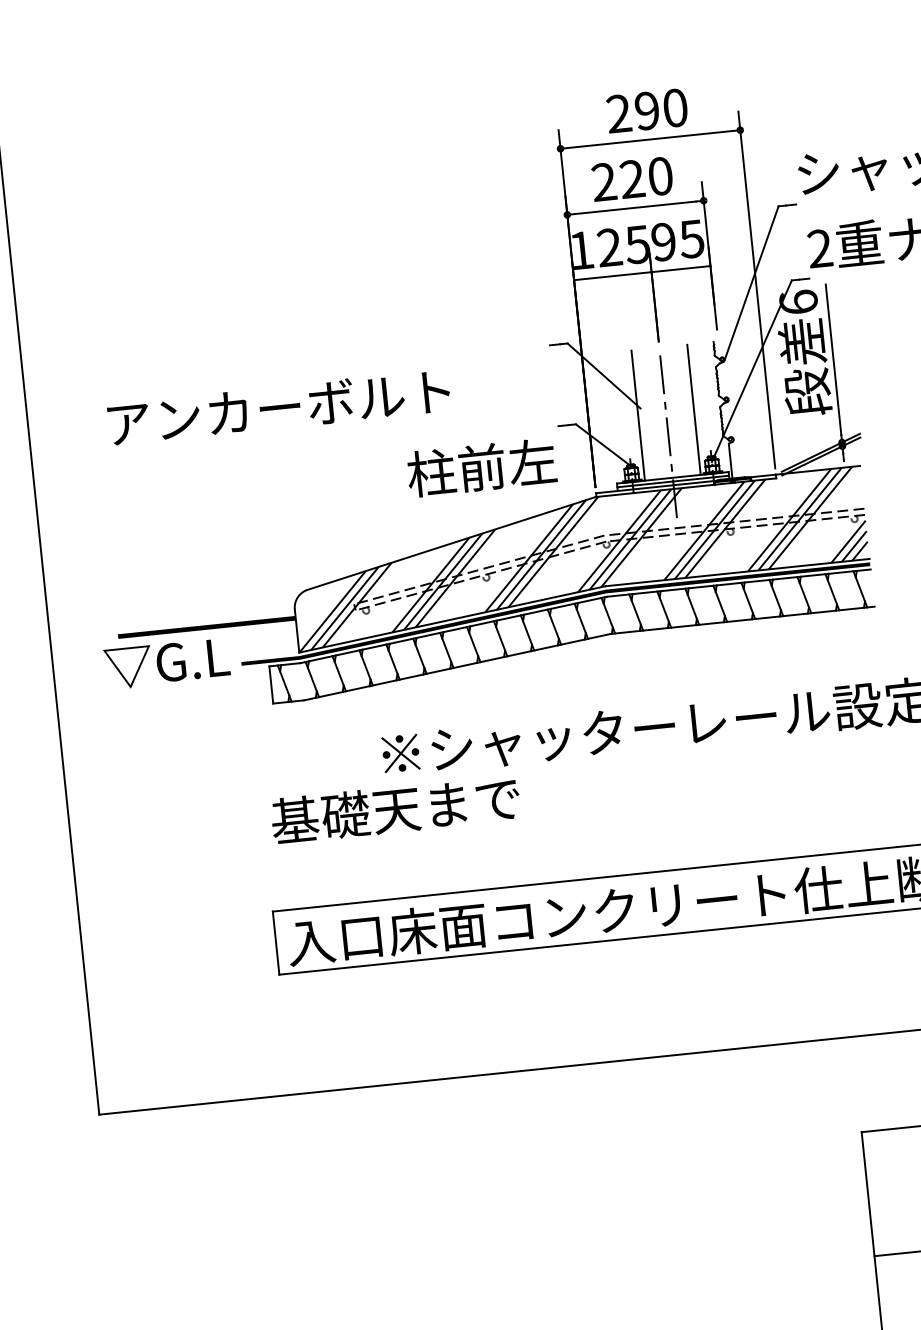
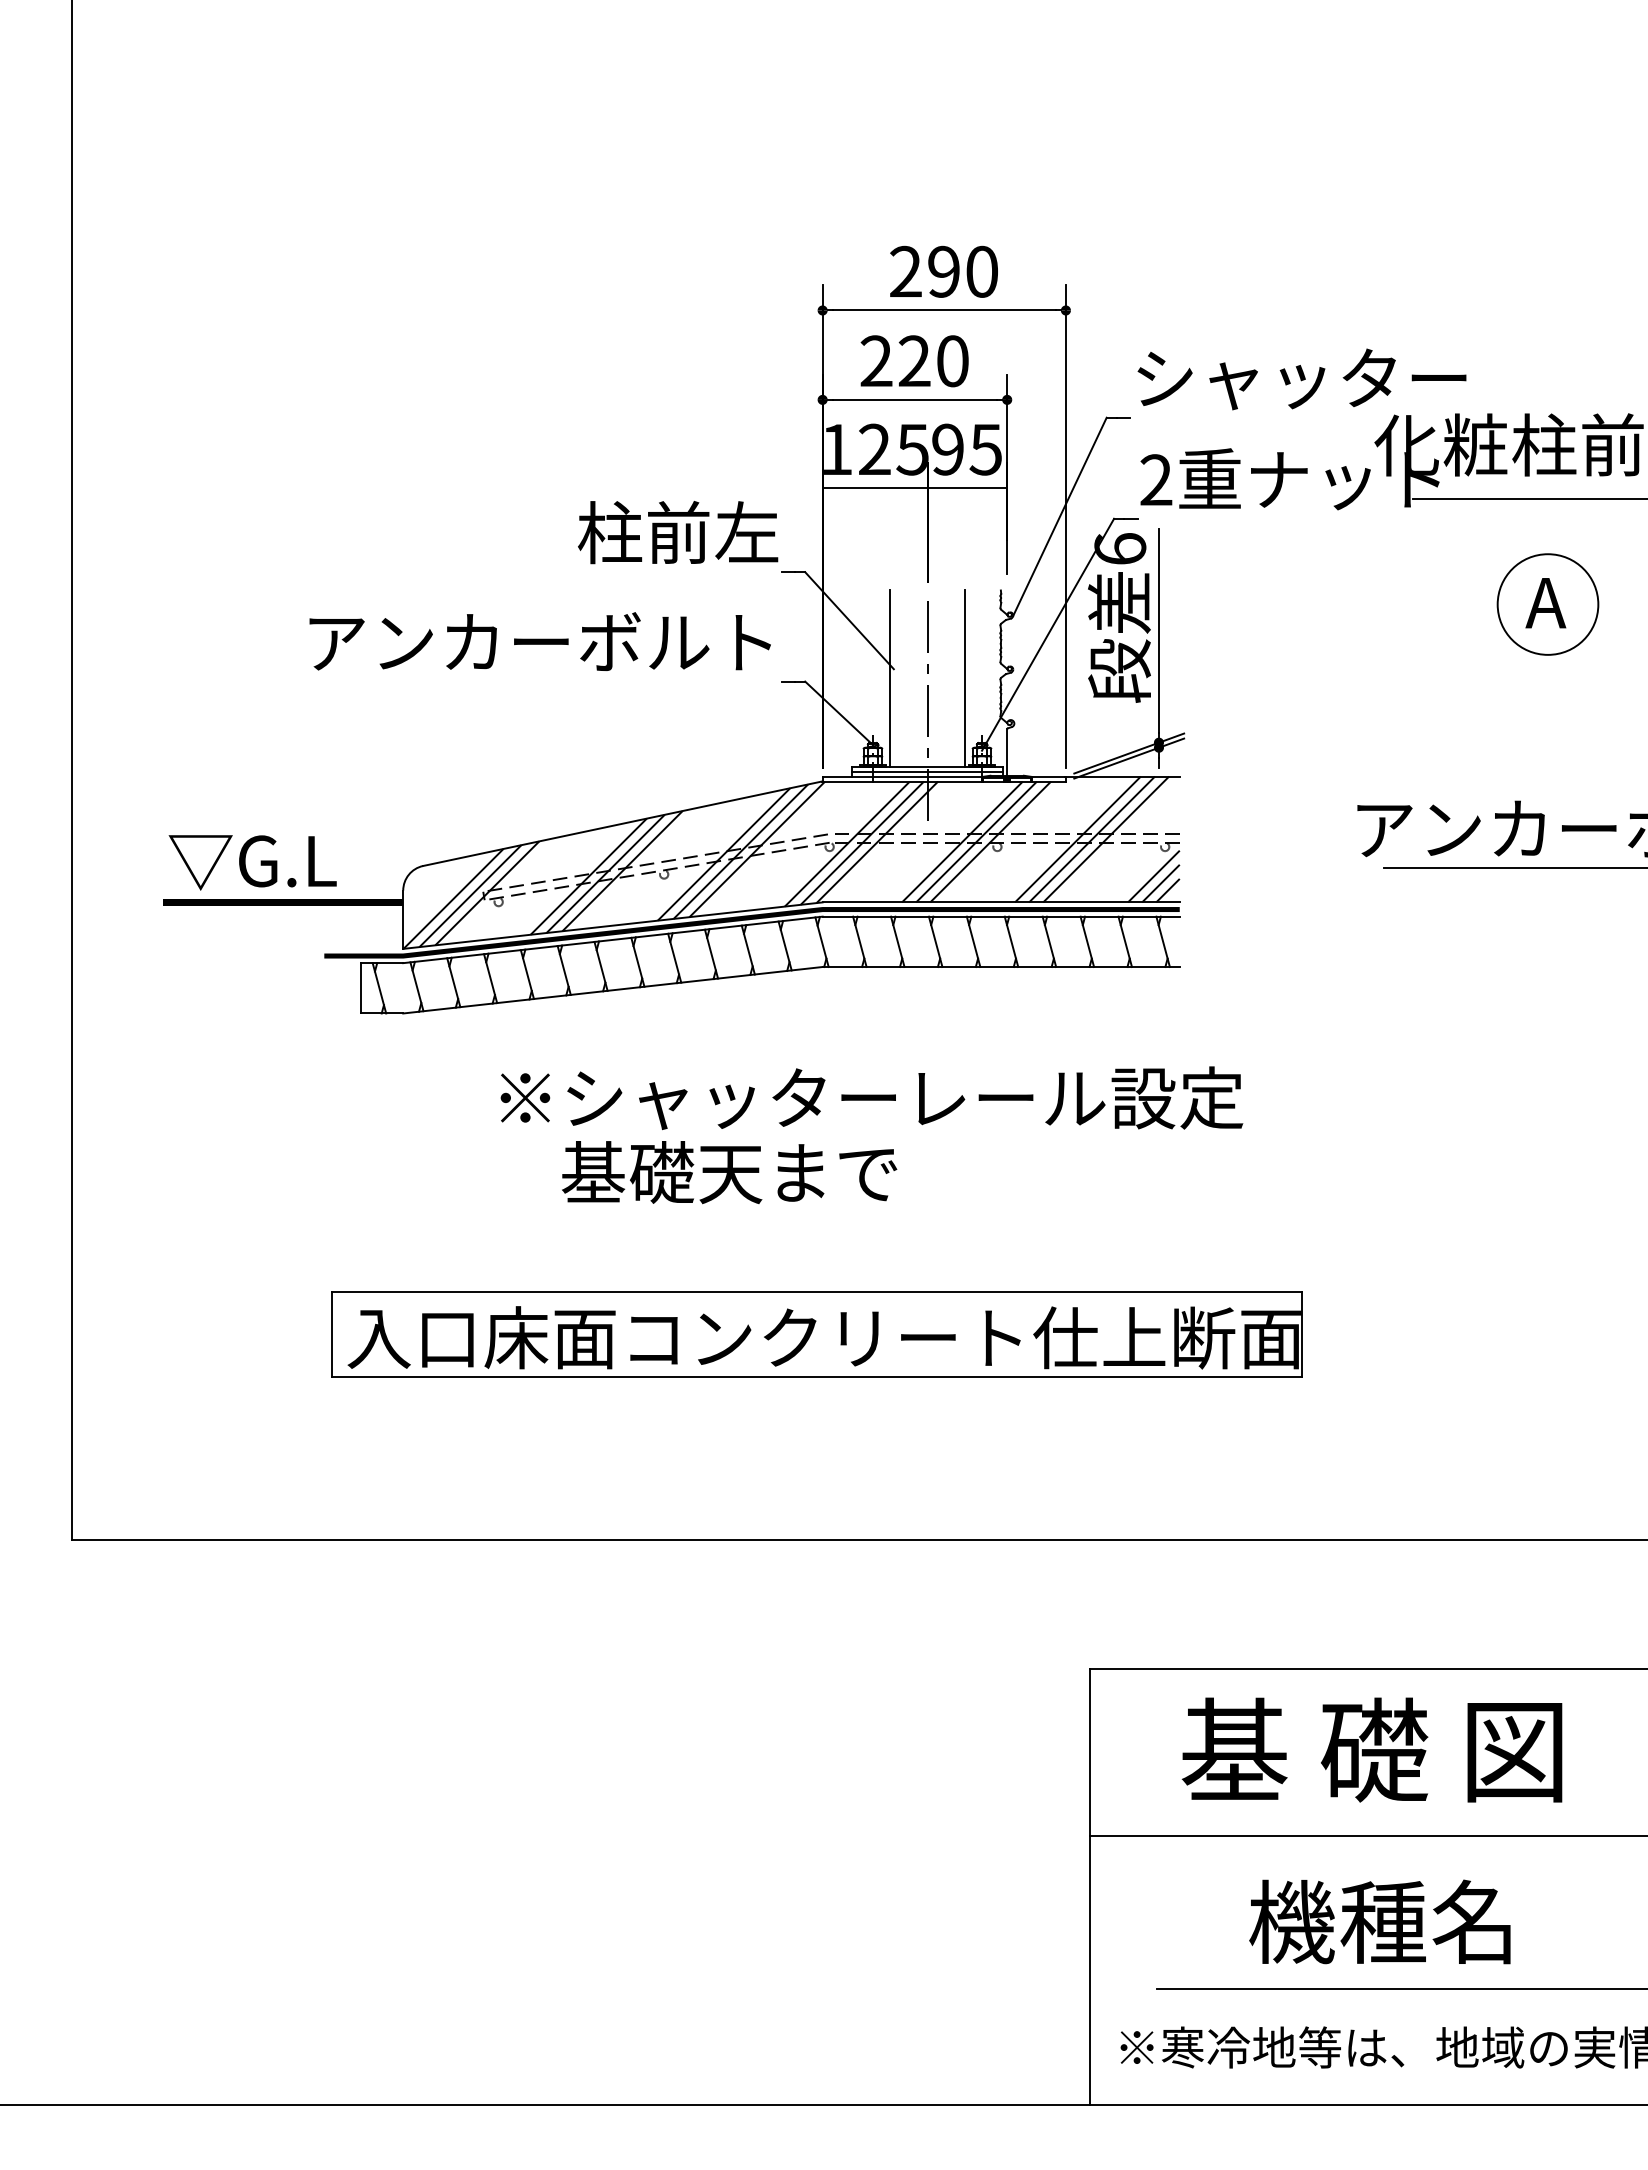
text: (278, 407) -> (539, 641), moved
text: (482, 467) -> (678, 532), moved
text: (166, 663) -> (252, 862), moved
text: (395, 809) -> (729, 1172), moved

